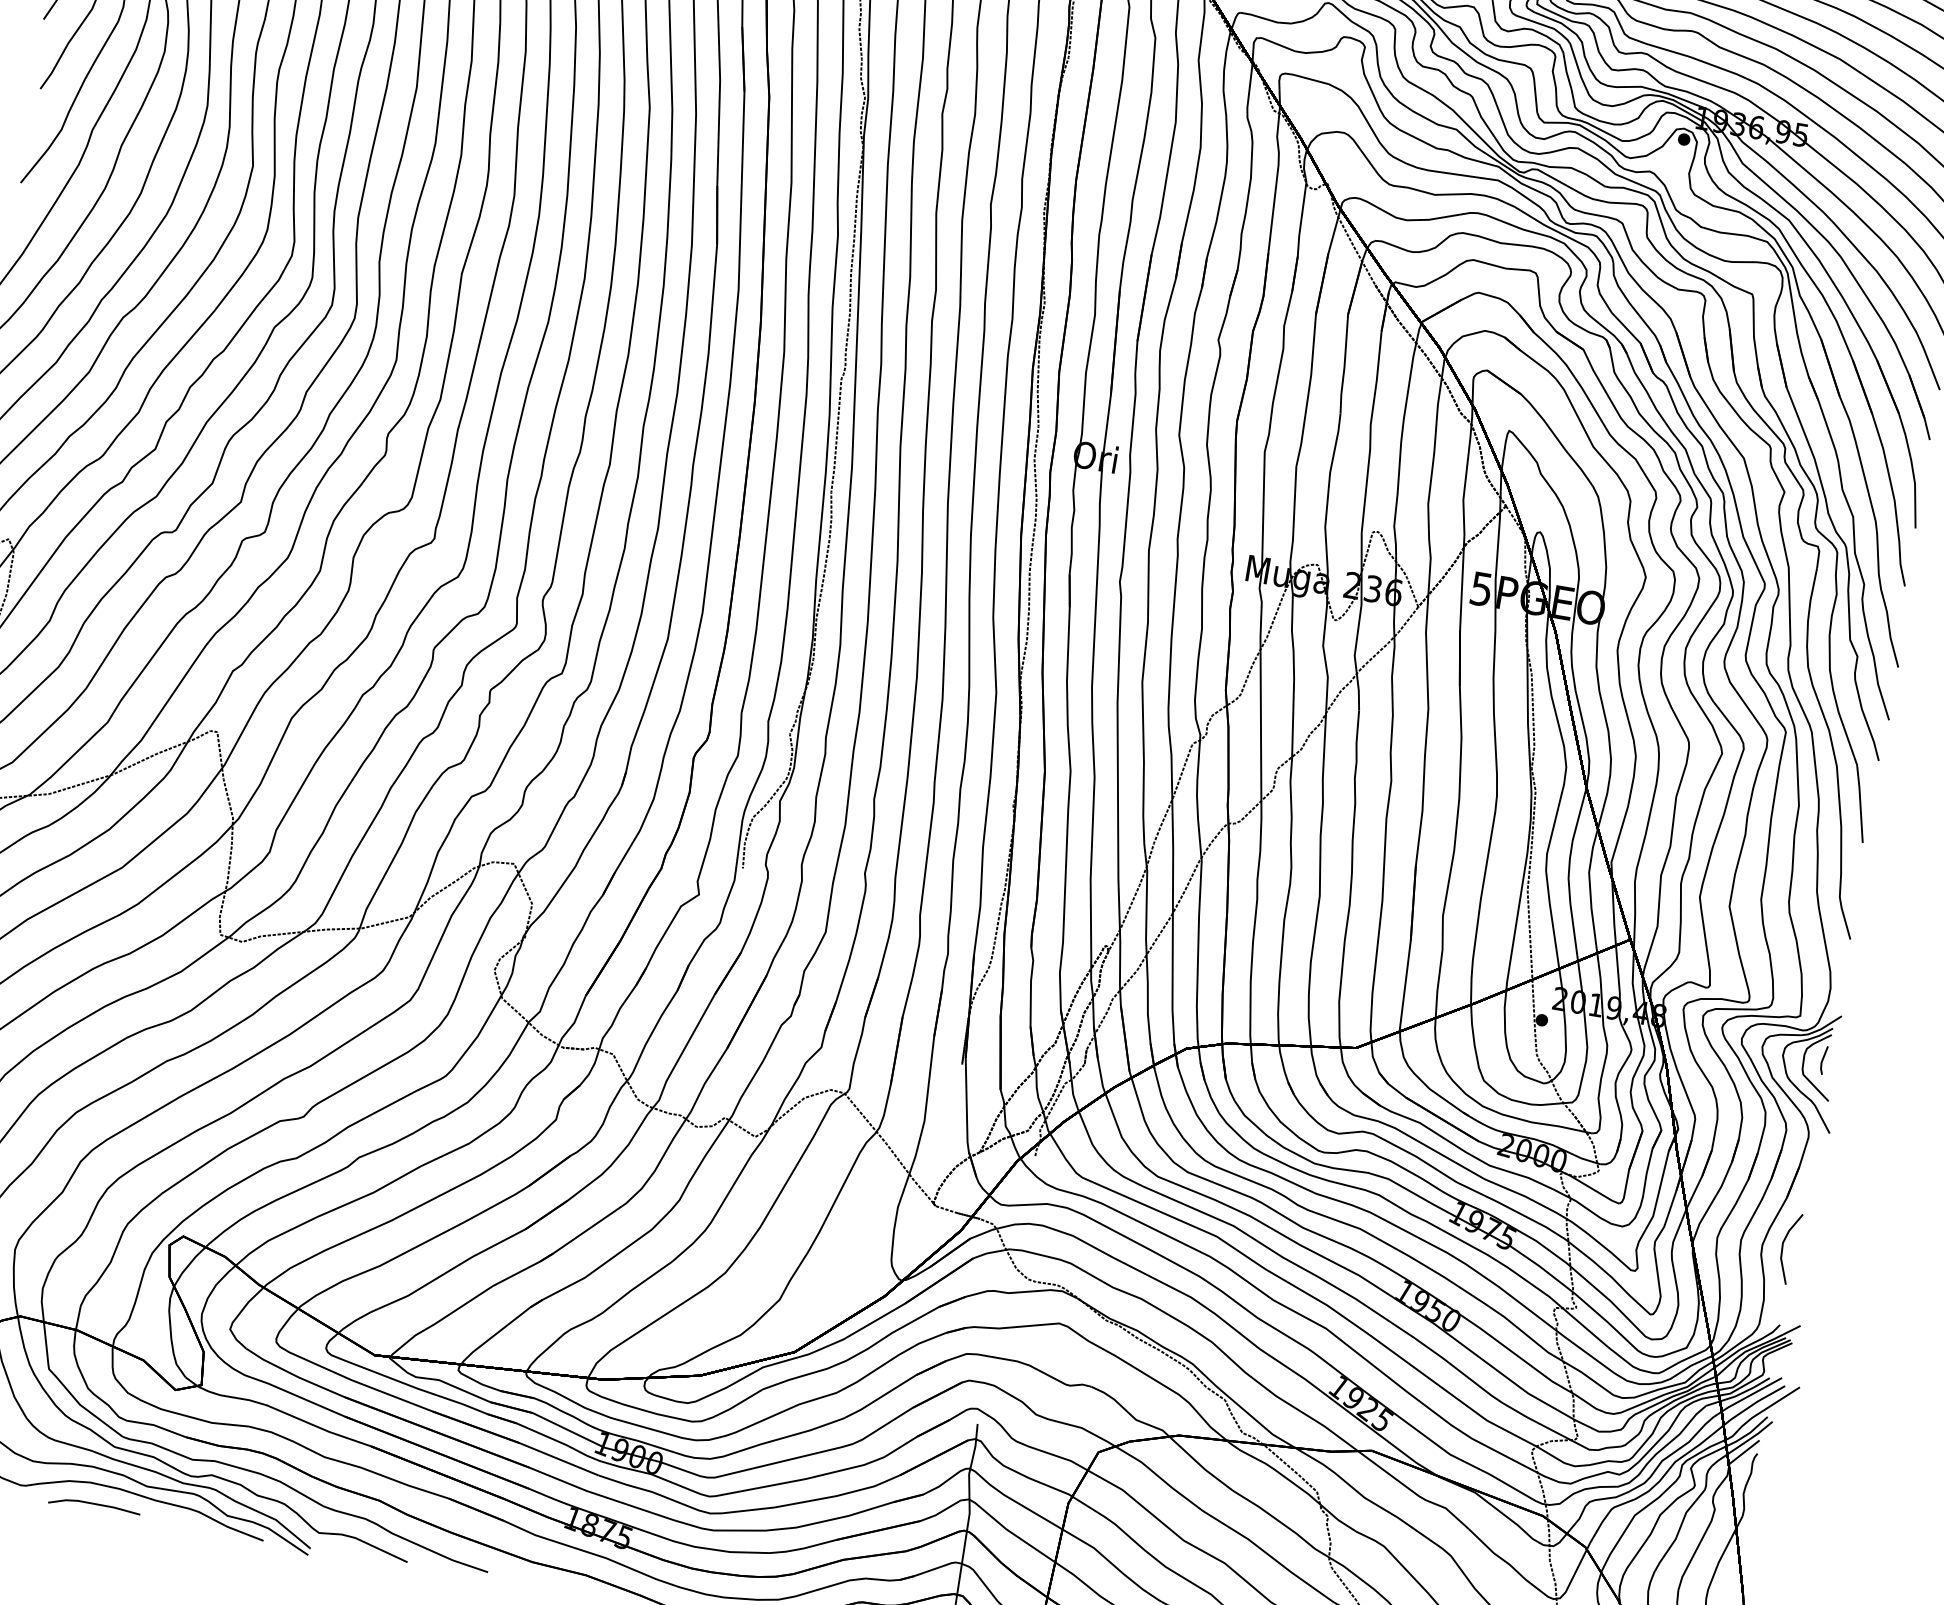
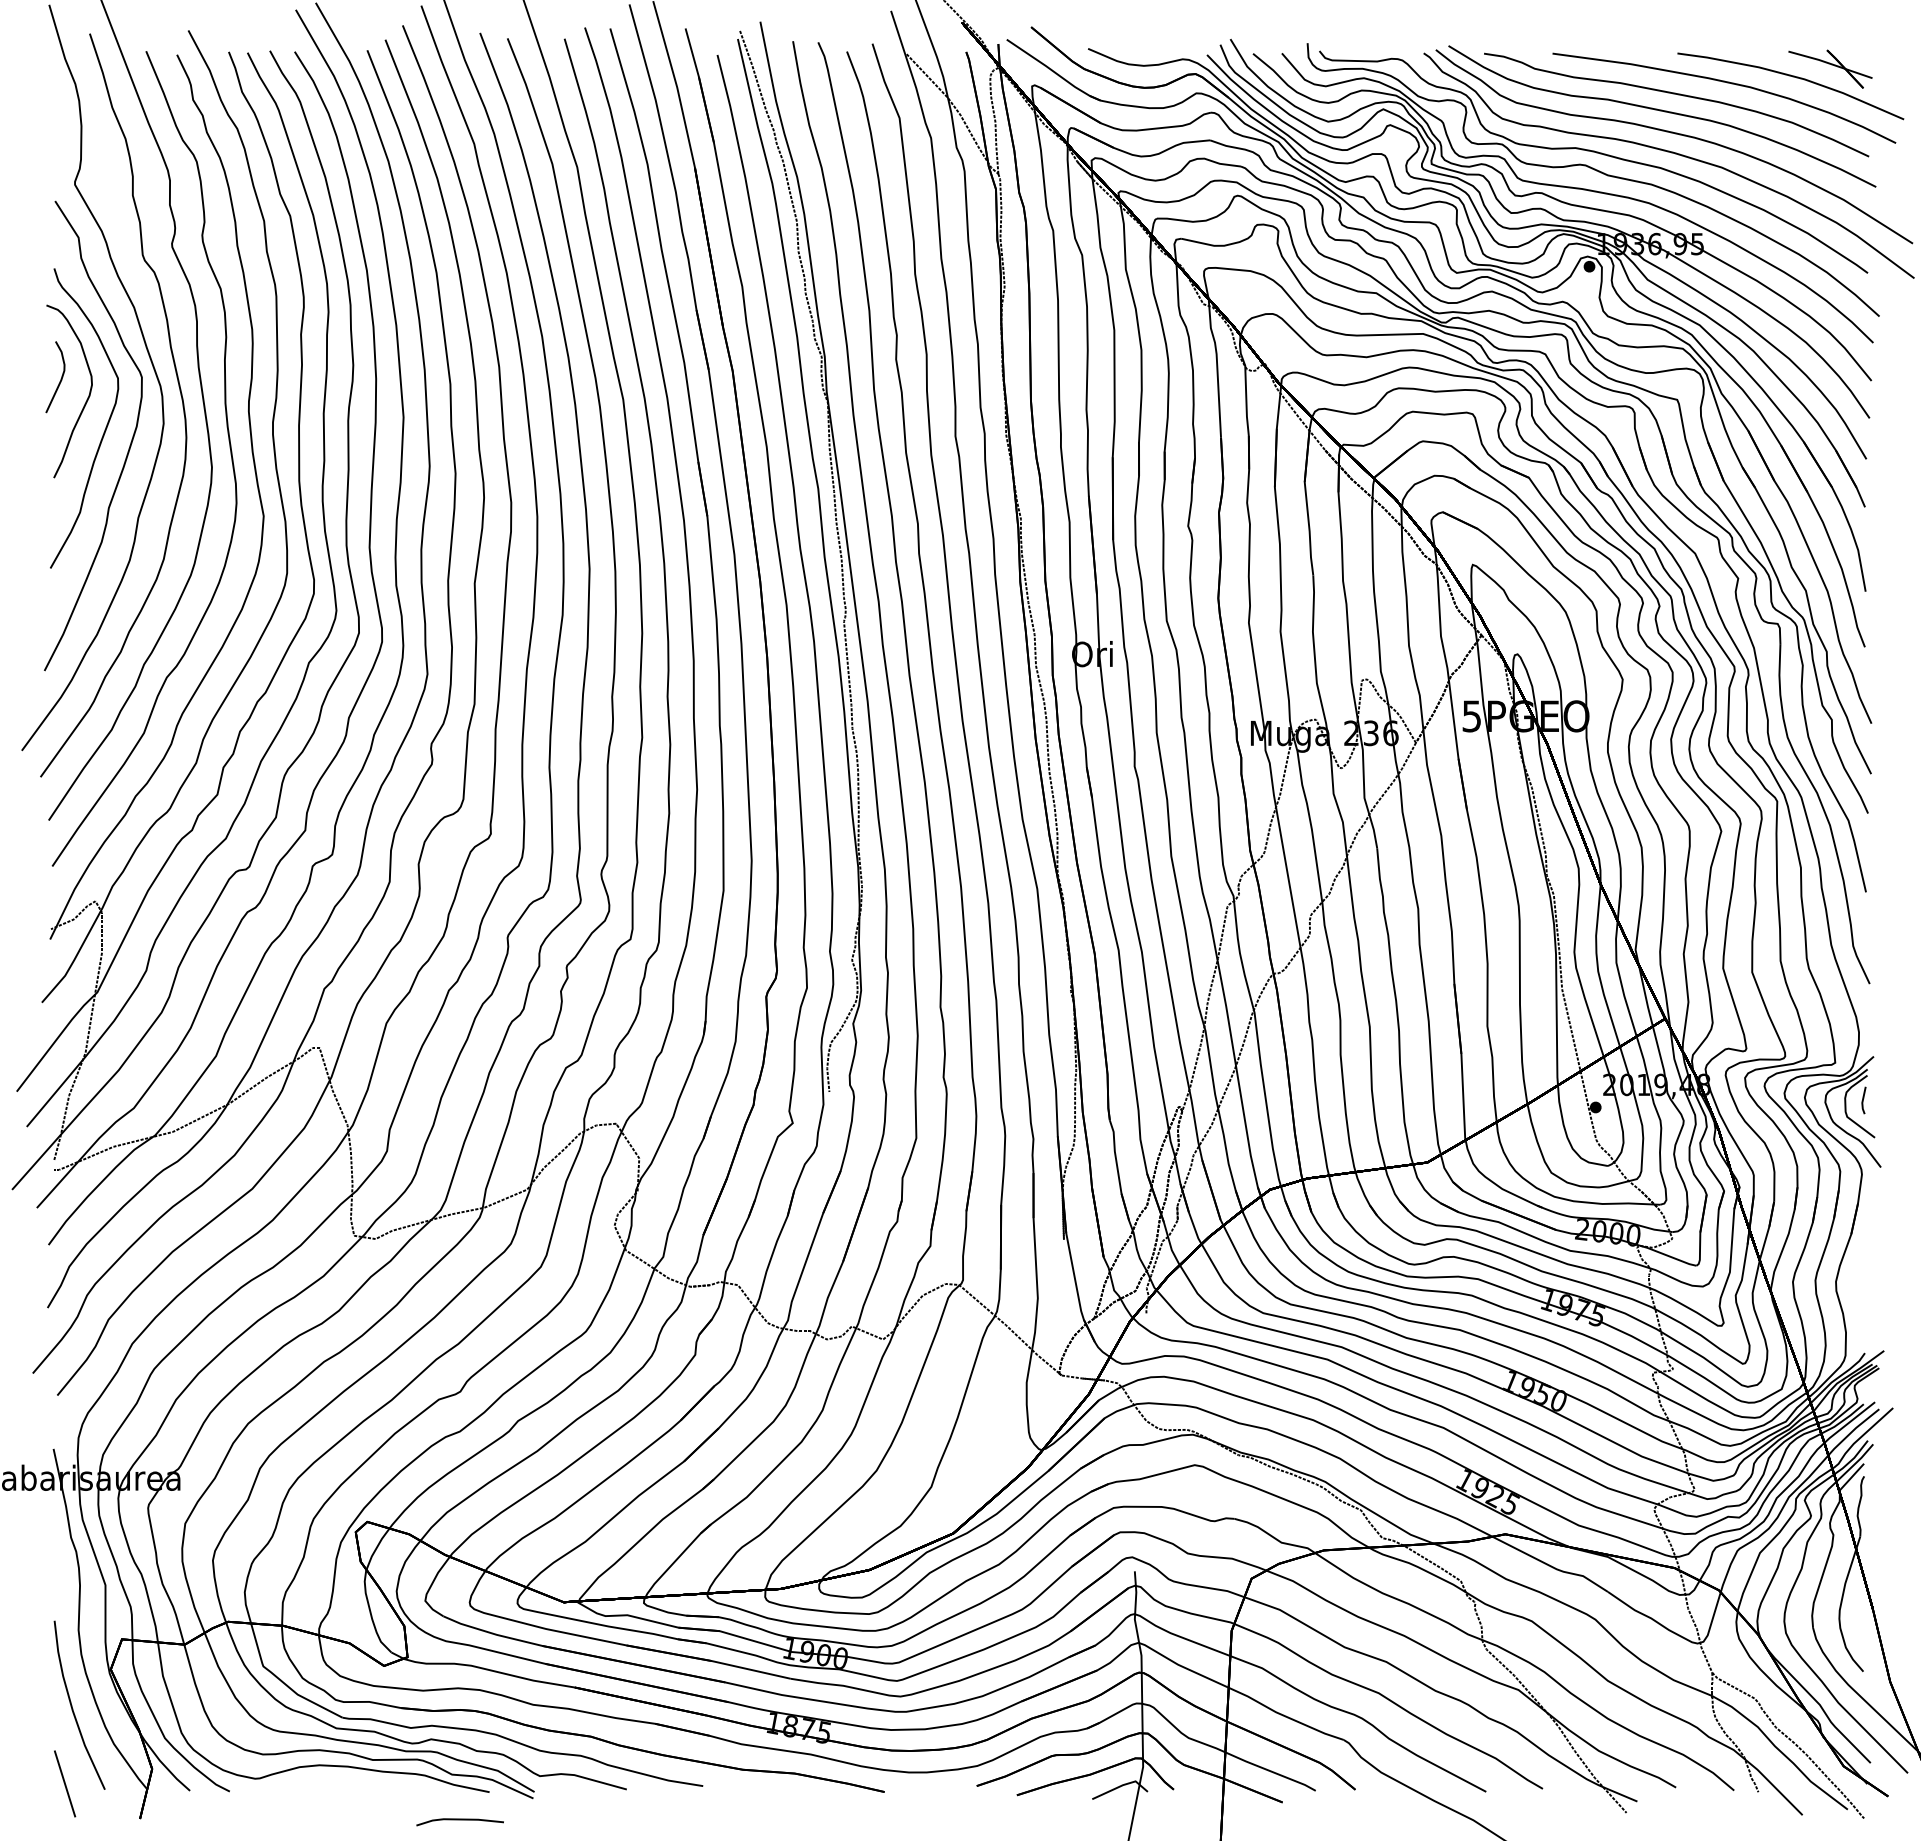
line: (1783, 1247) -> (1855, 1280), removed
line: (94, 1504) -> (459, 1820), moved

